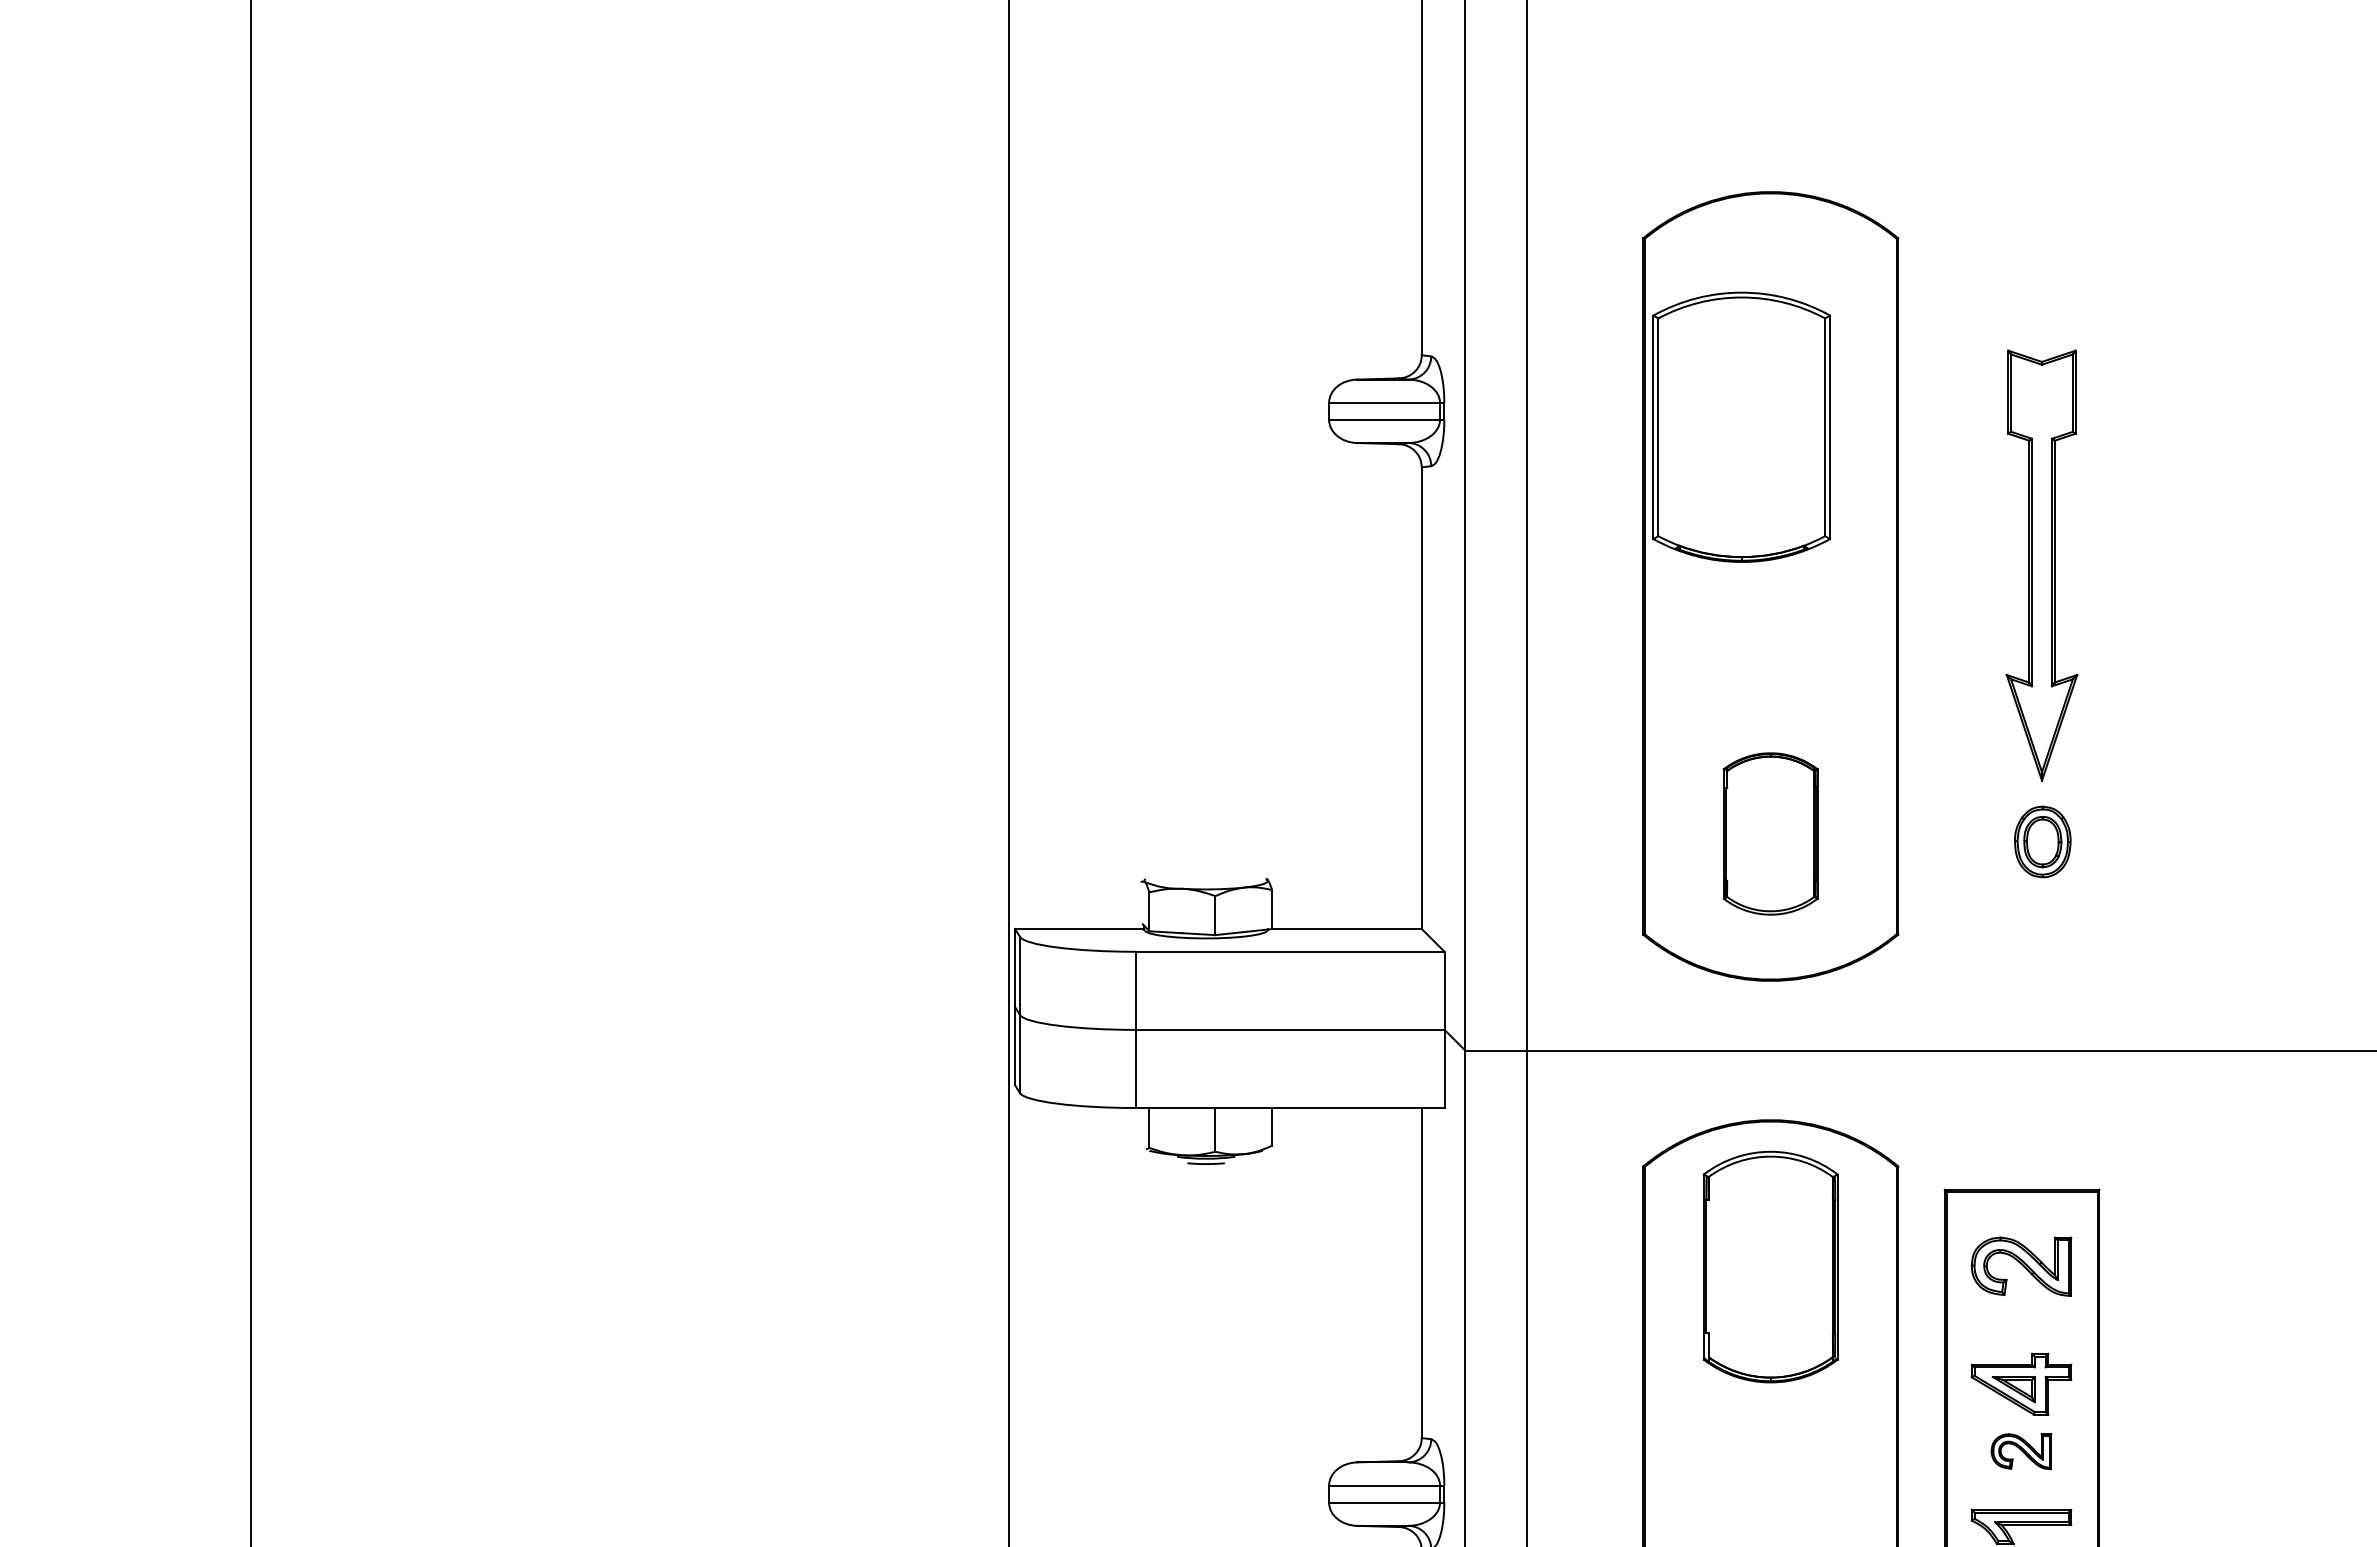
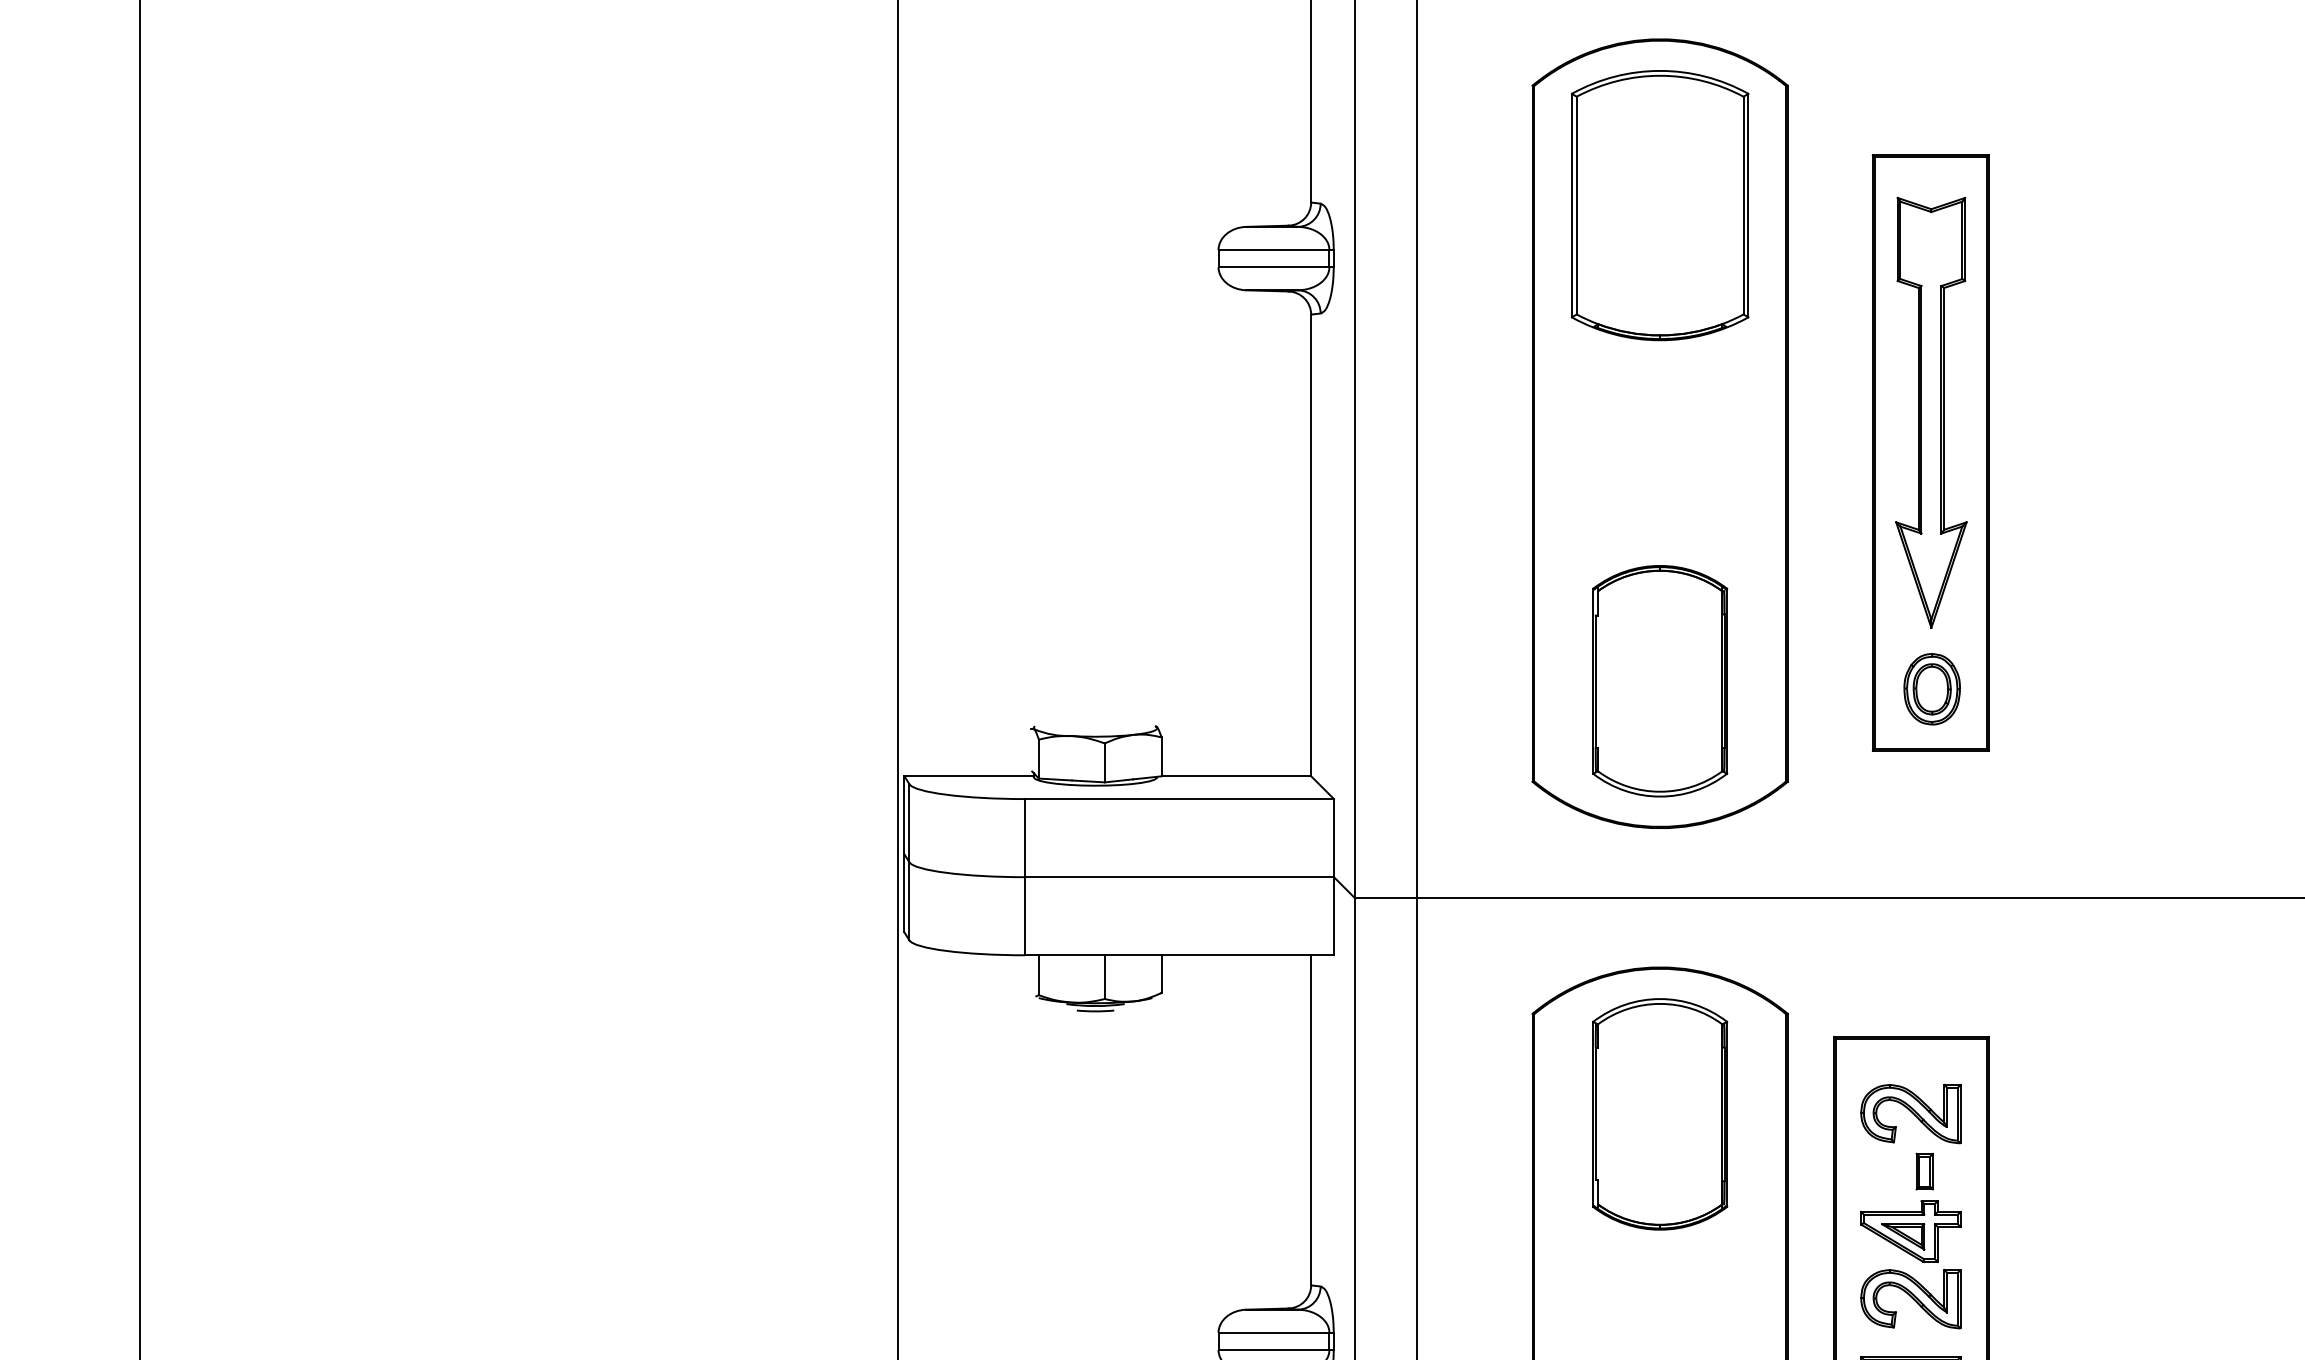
part: (1741, 426) -> (1659, 204), moved
part: (2041, 605) -> (1930, 452), added
part: (1770, 833) -> (1659, 680), size x1.43
part: (2035, 1324) -> (1924, 1171), added
part: (2021, 1451) -> (1910, 1298), size x1.67

